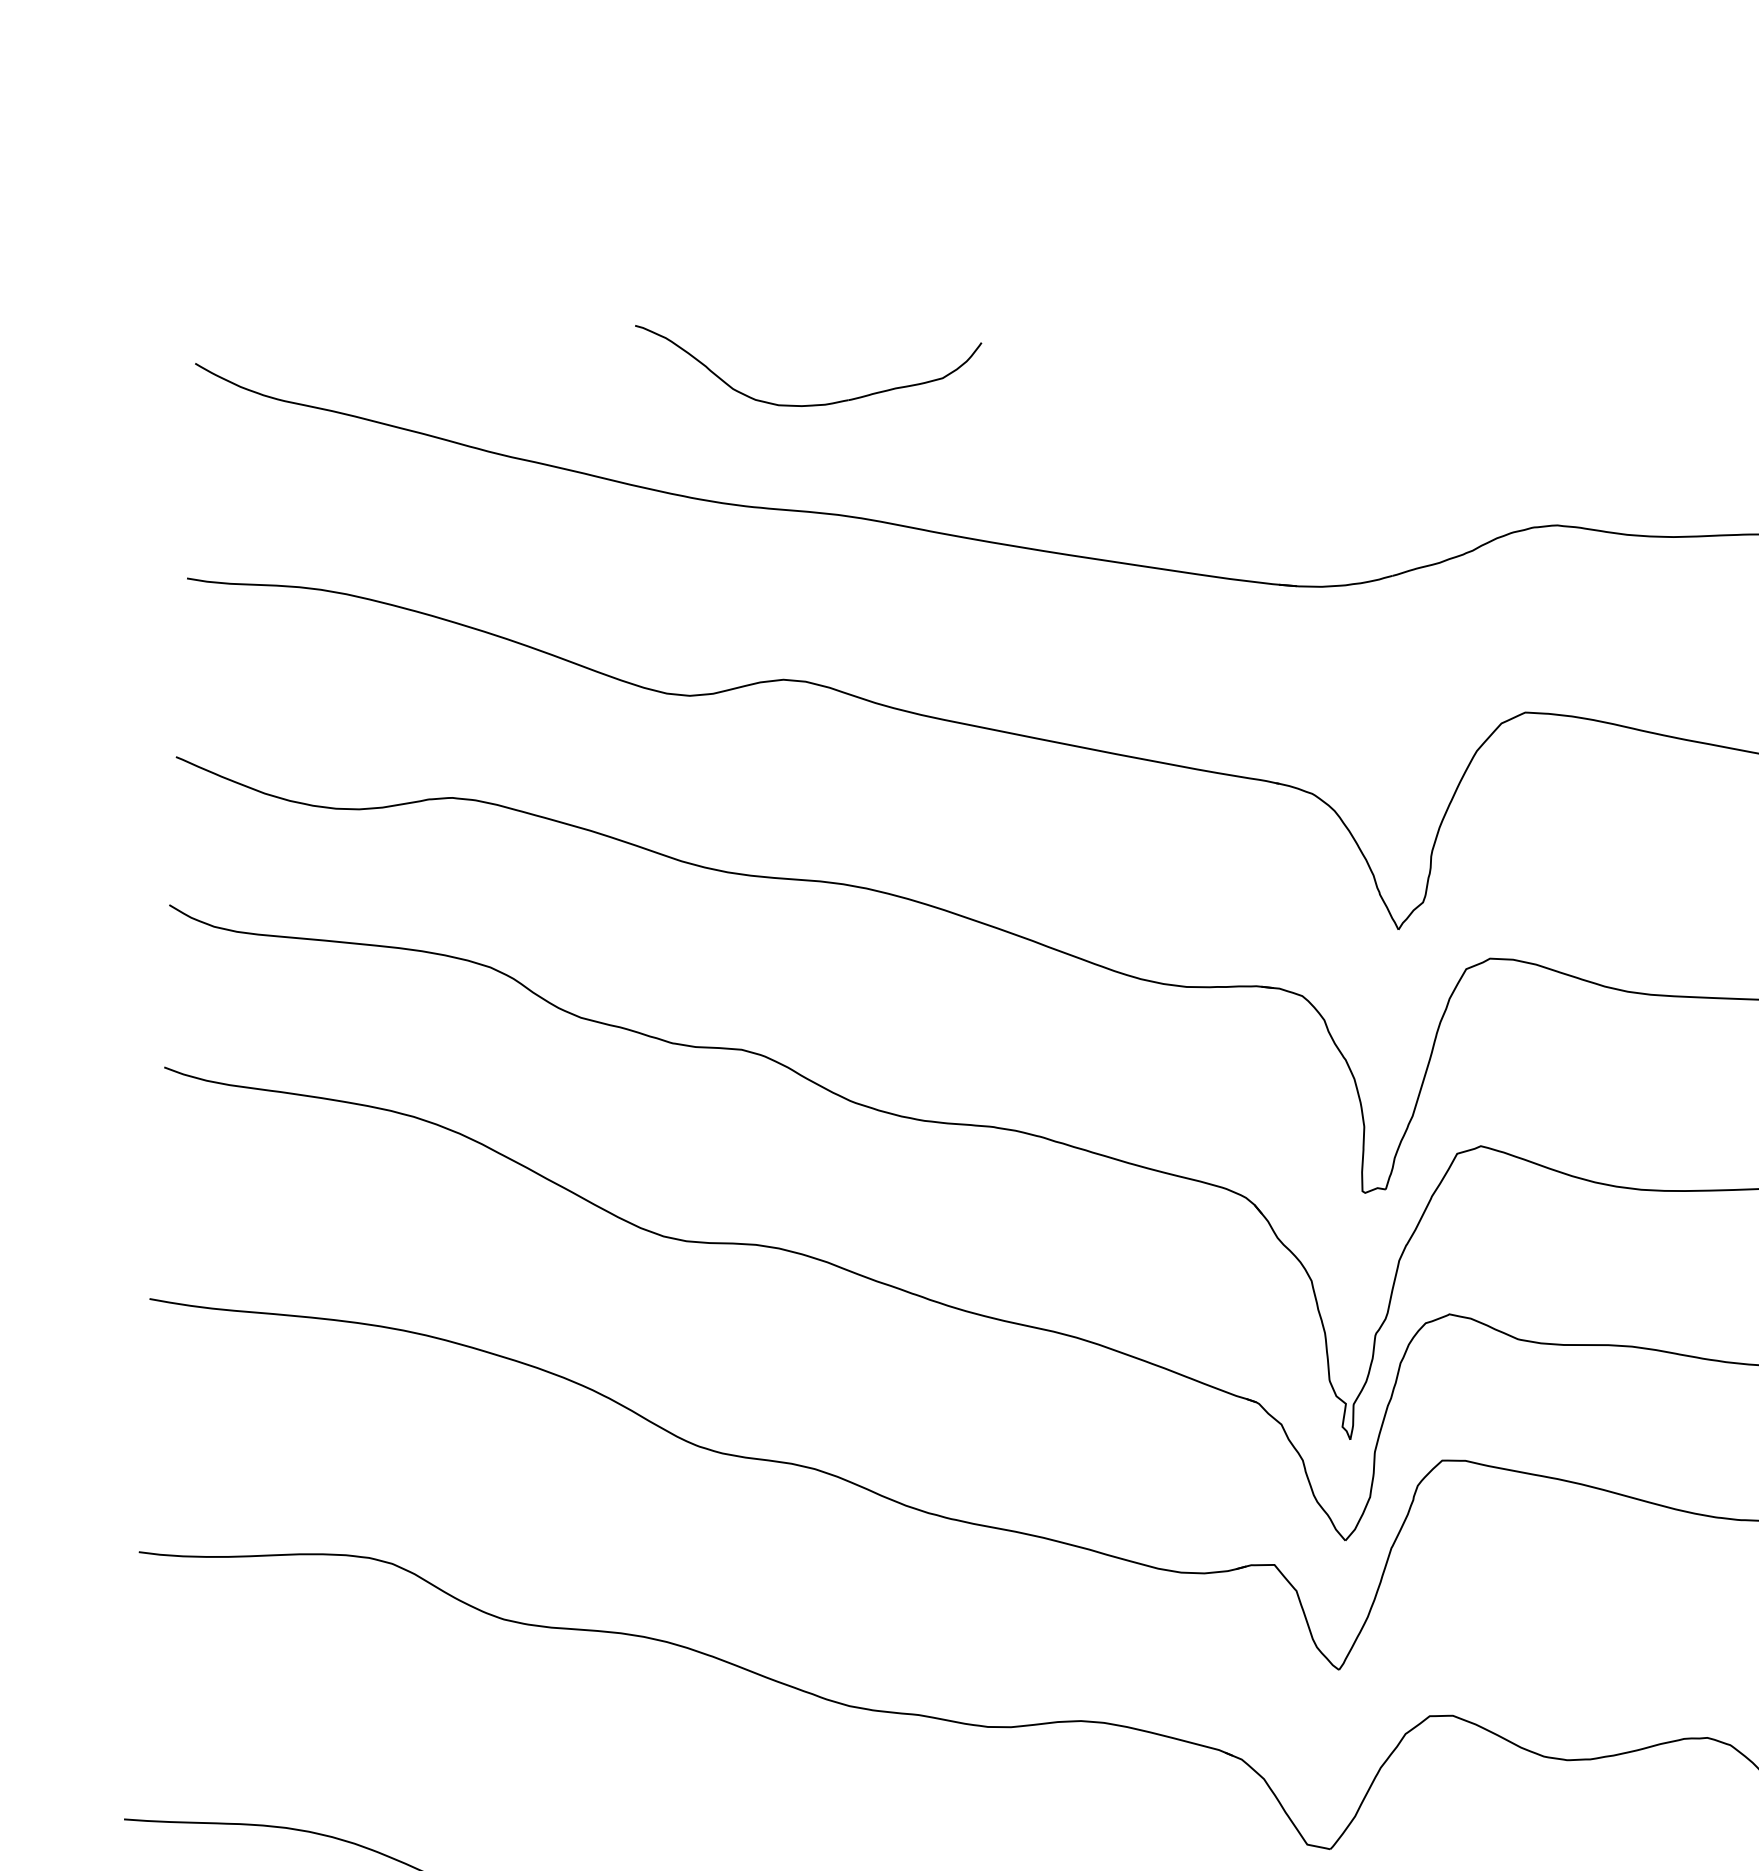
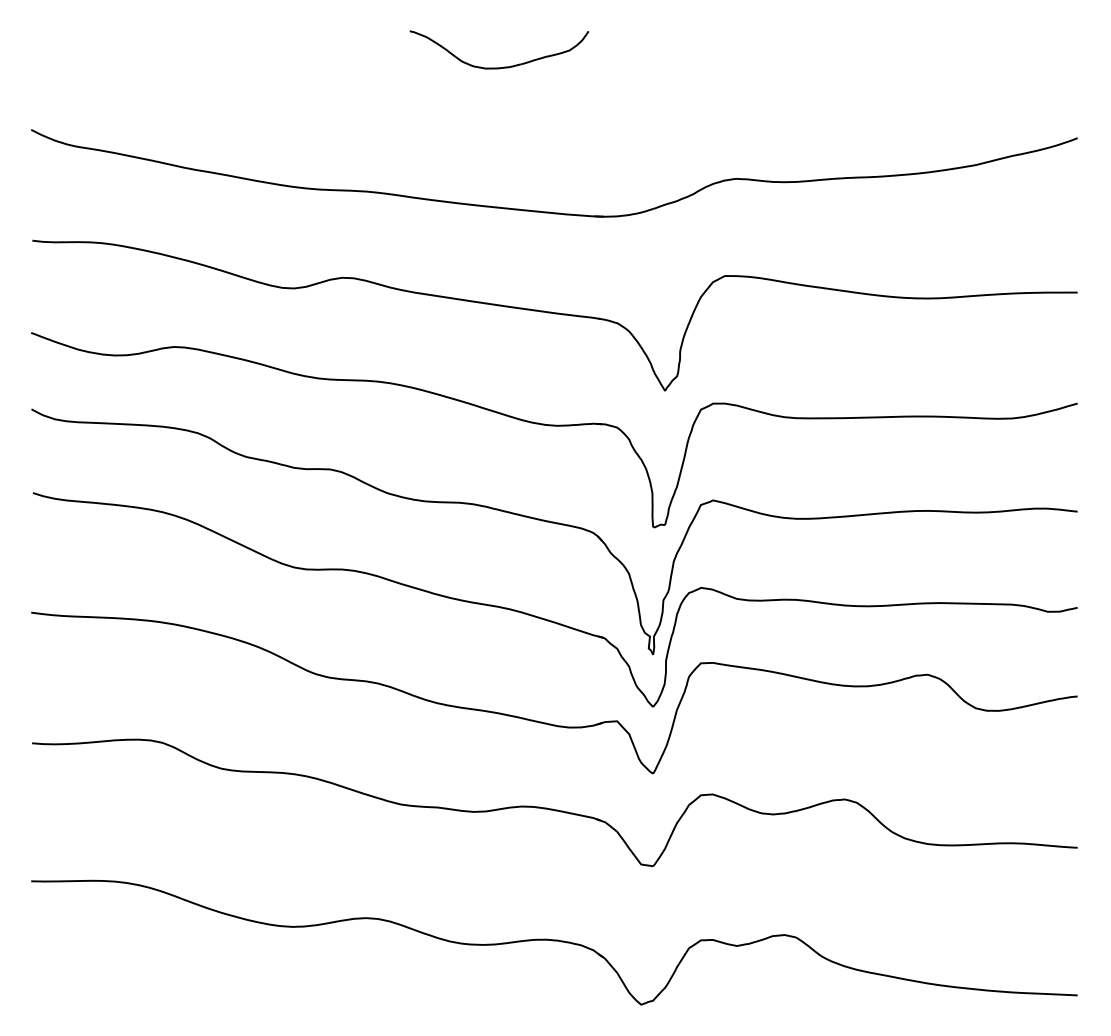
part: (813, 402) -> (503, 66), moved

